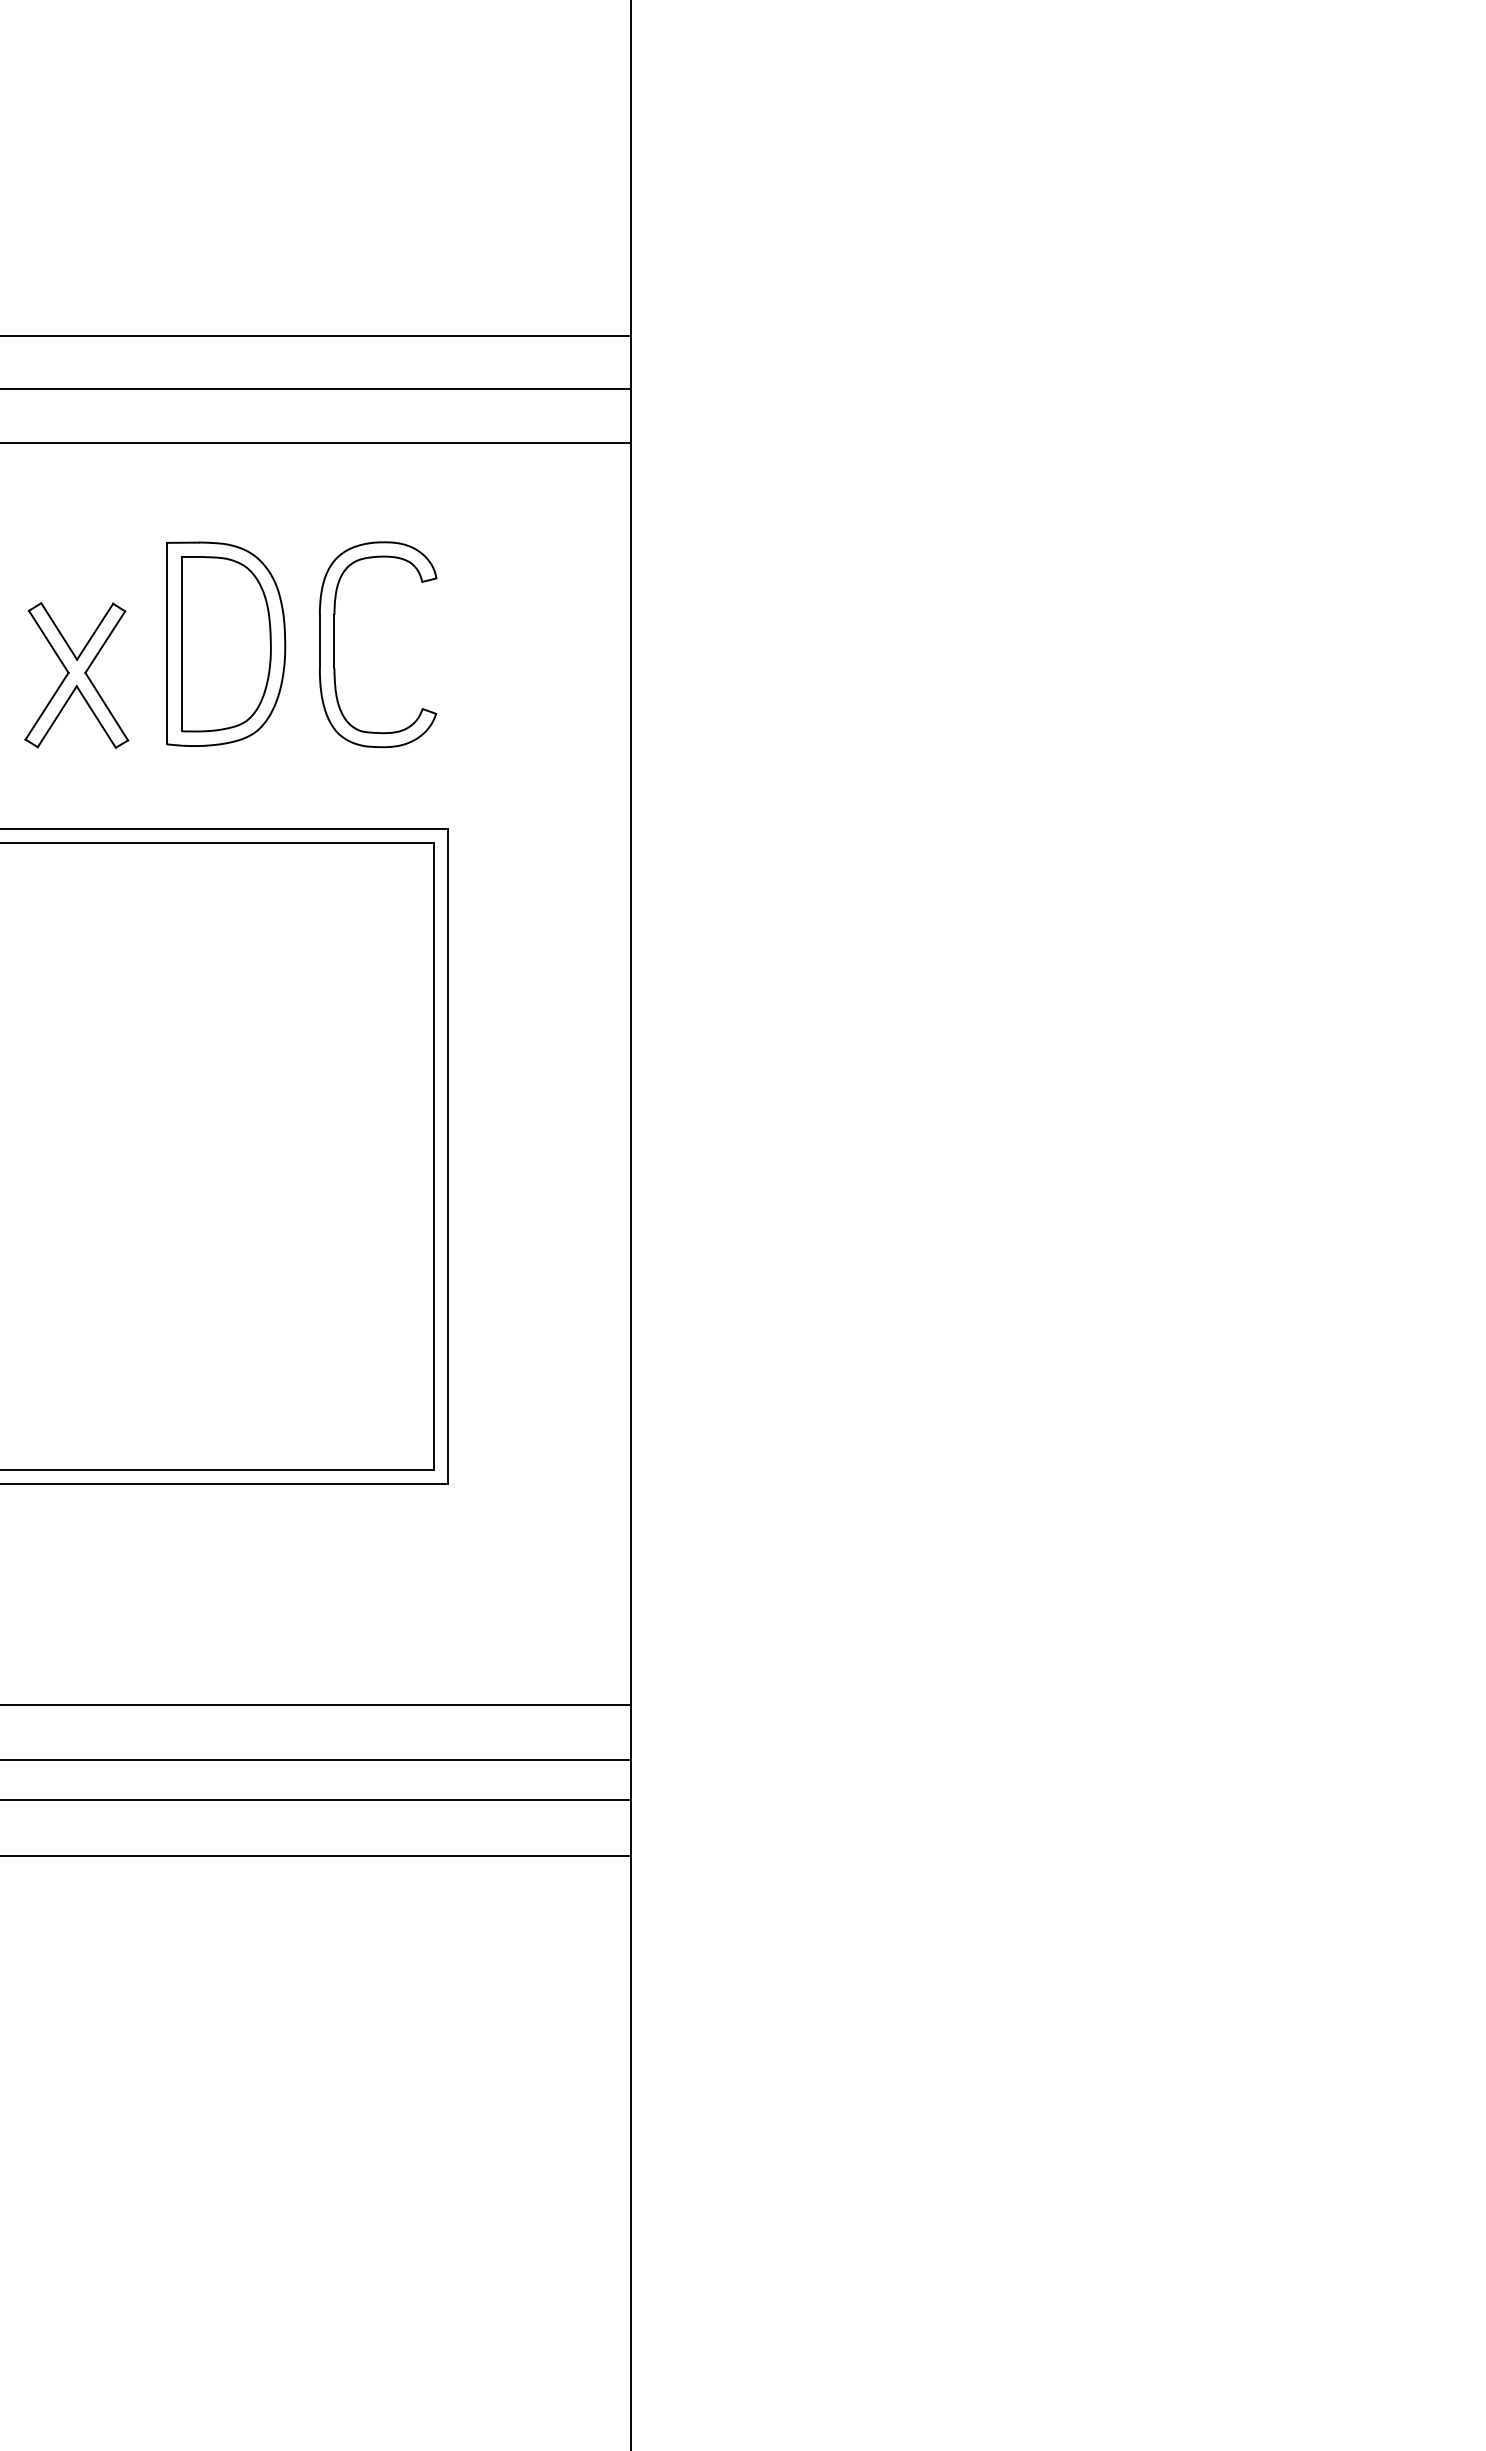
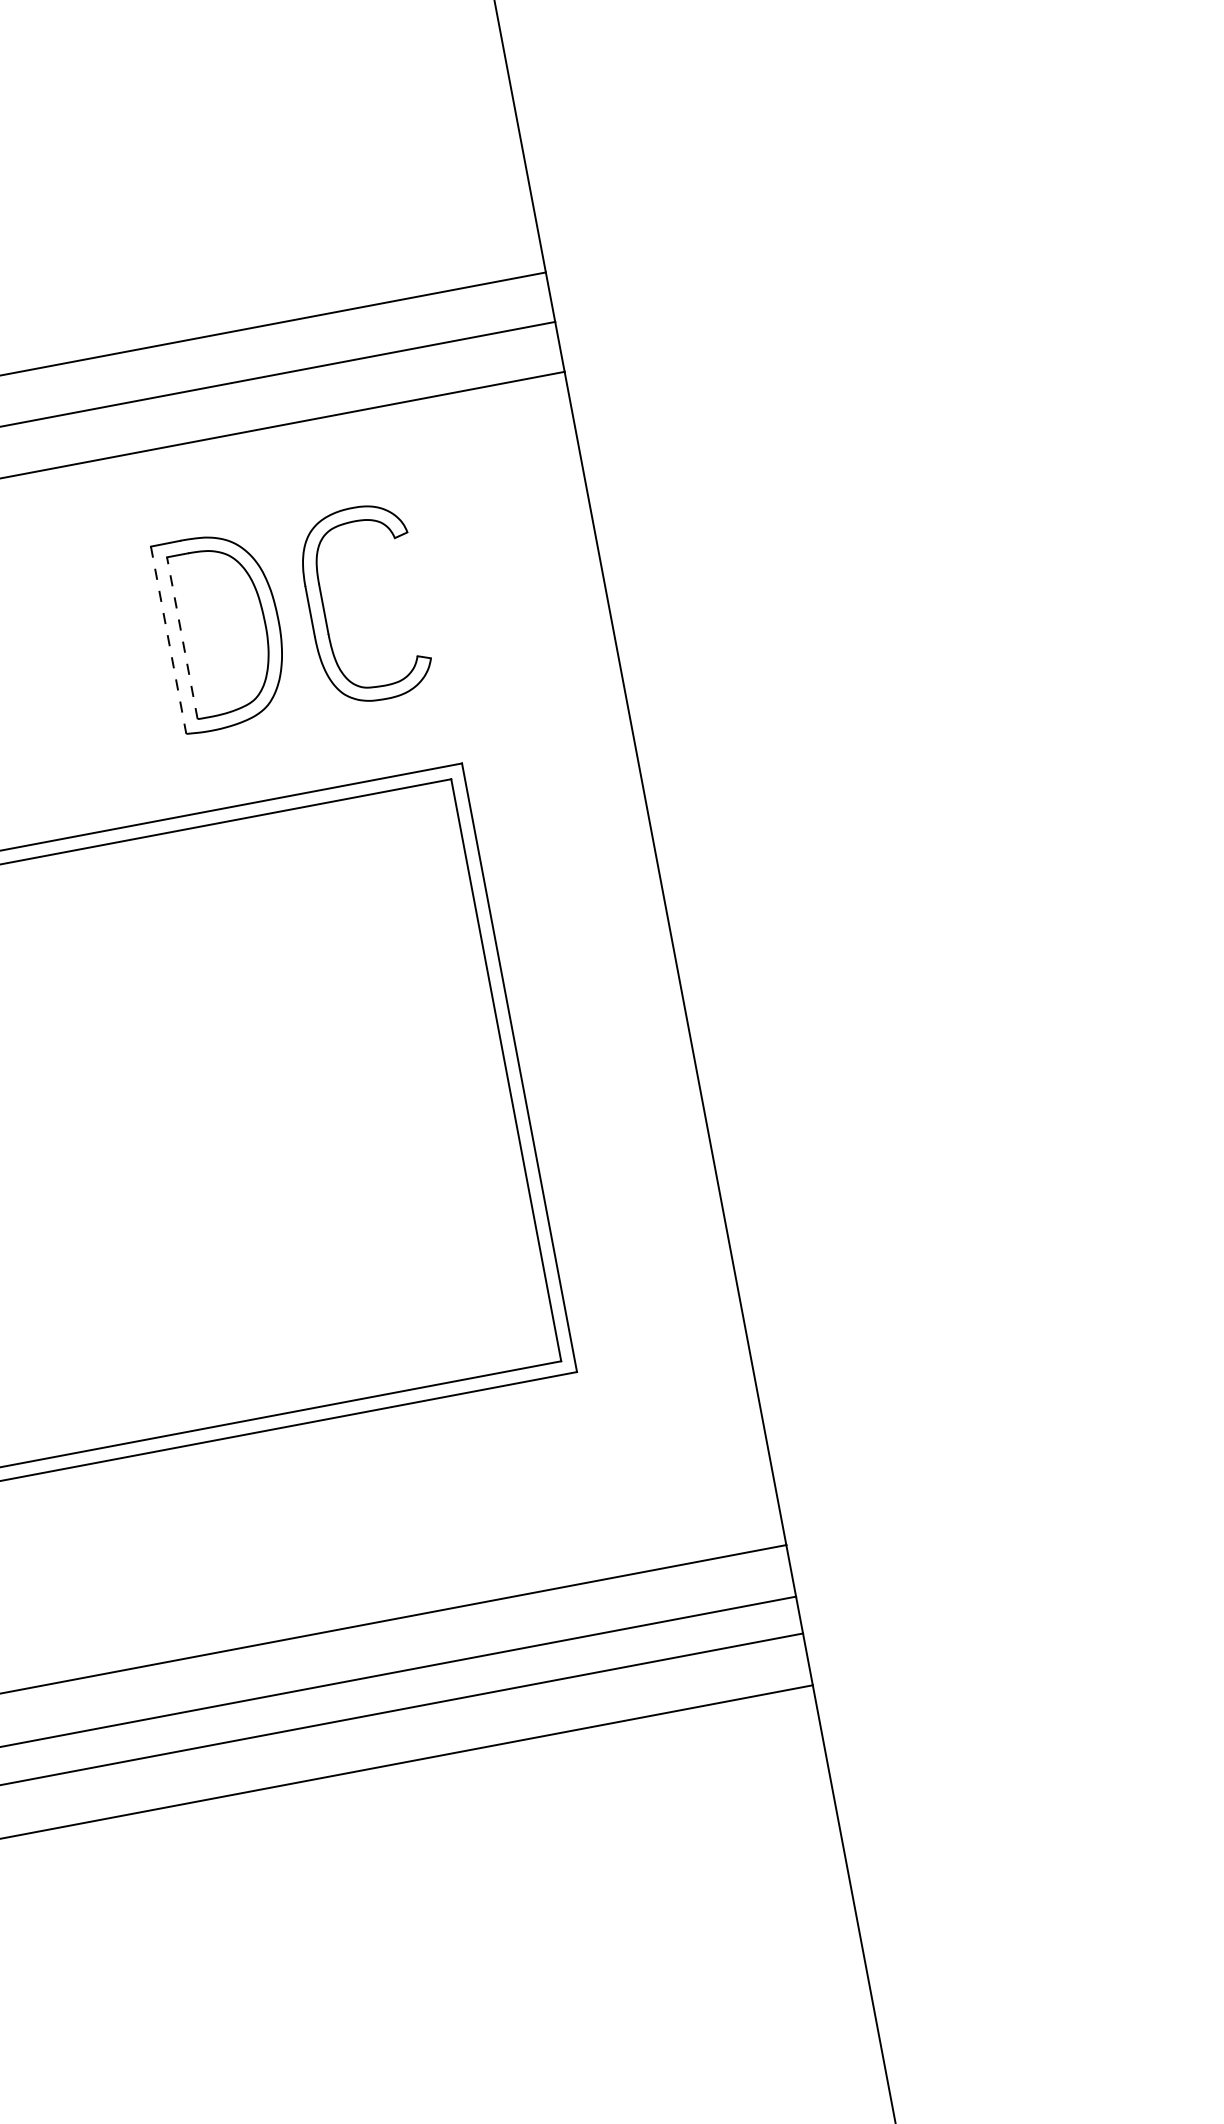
line: (167, 643) -> (168, 640), solid -> dashed
line: (181, 643) -> (181, 637), solid -> dashed
part: (76, 675) -> (89, 685), removed

